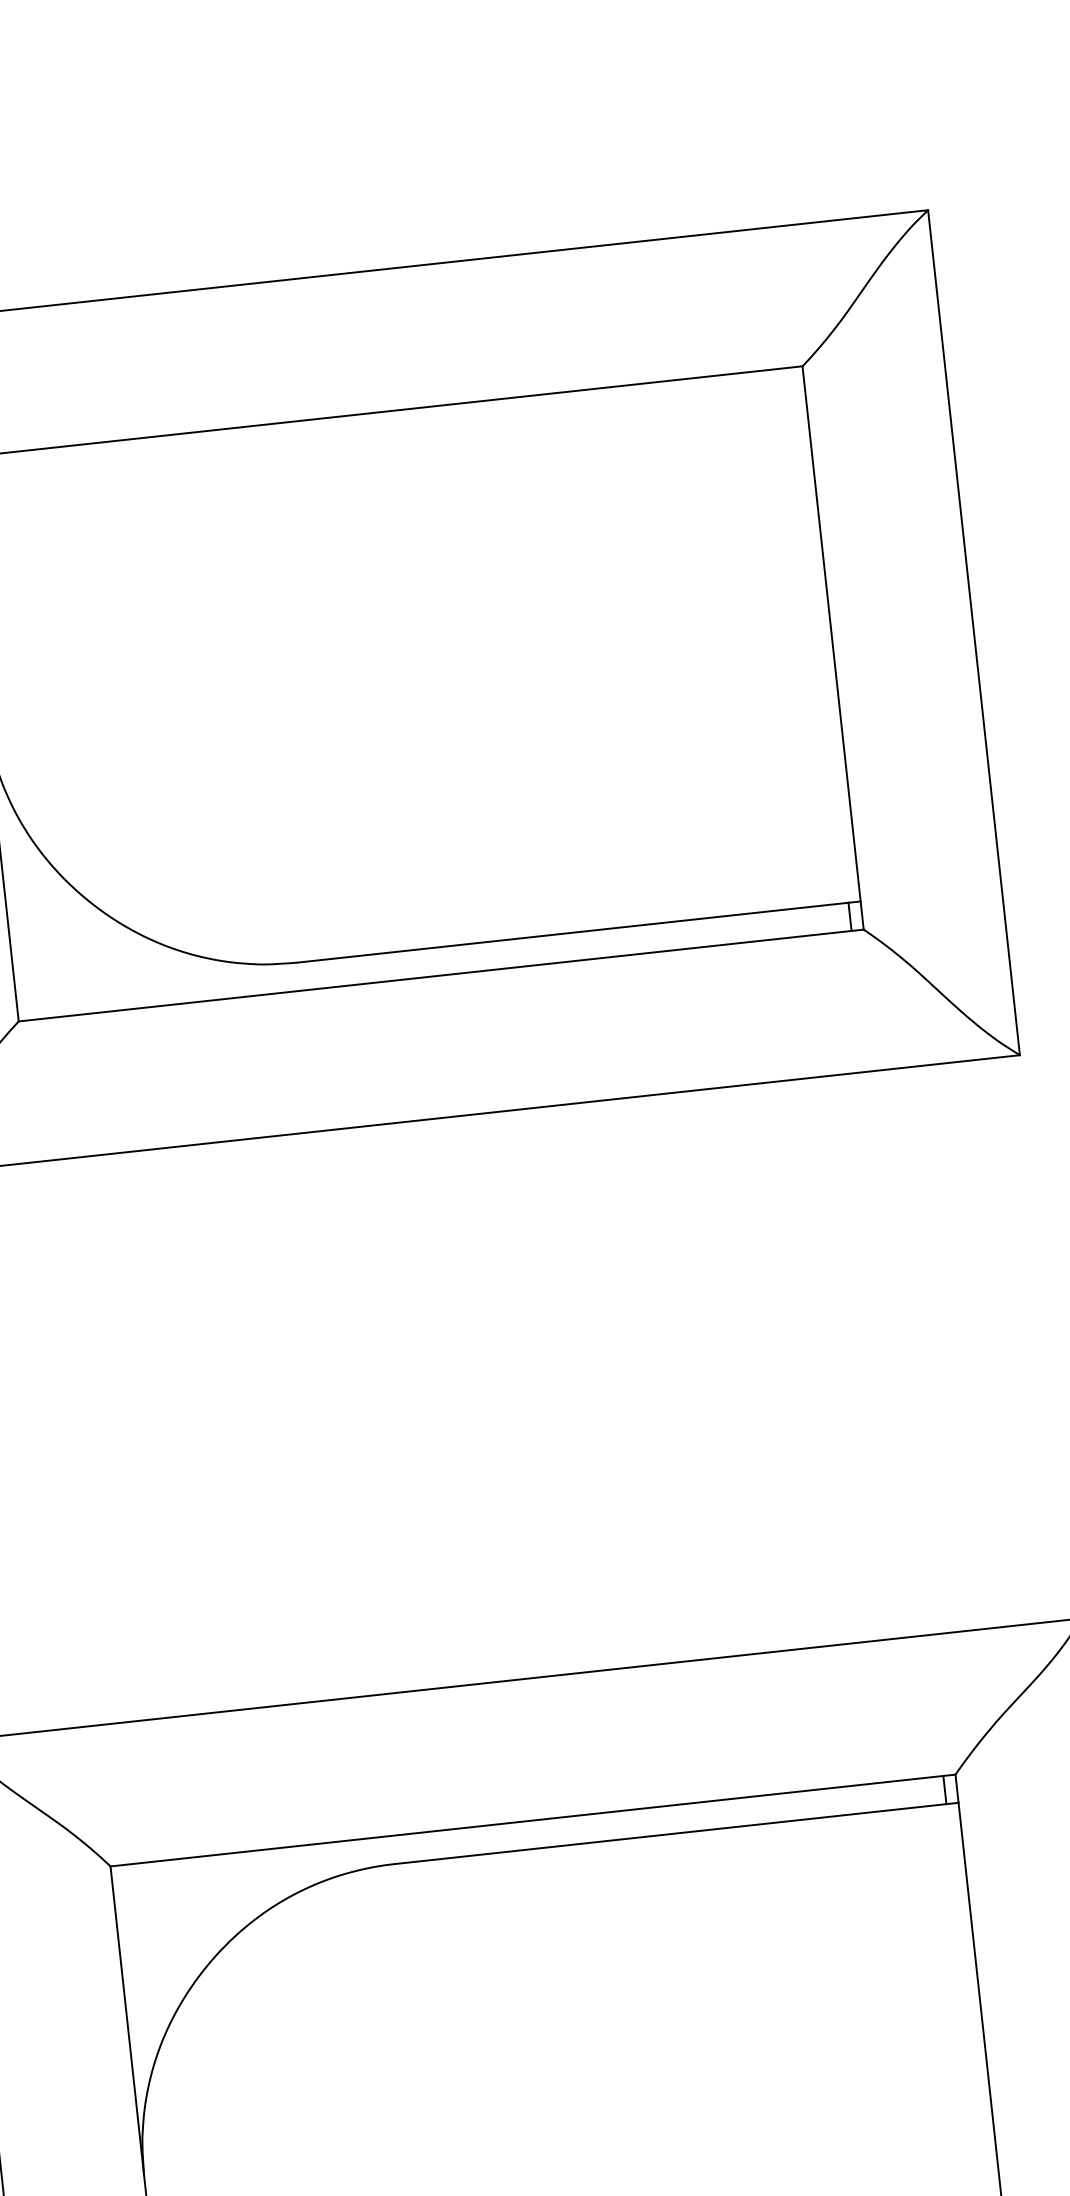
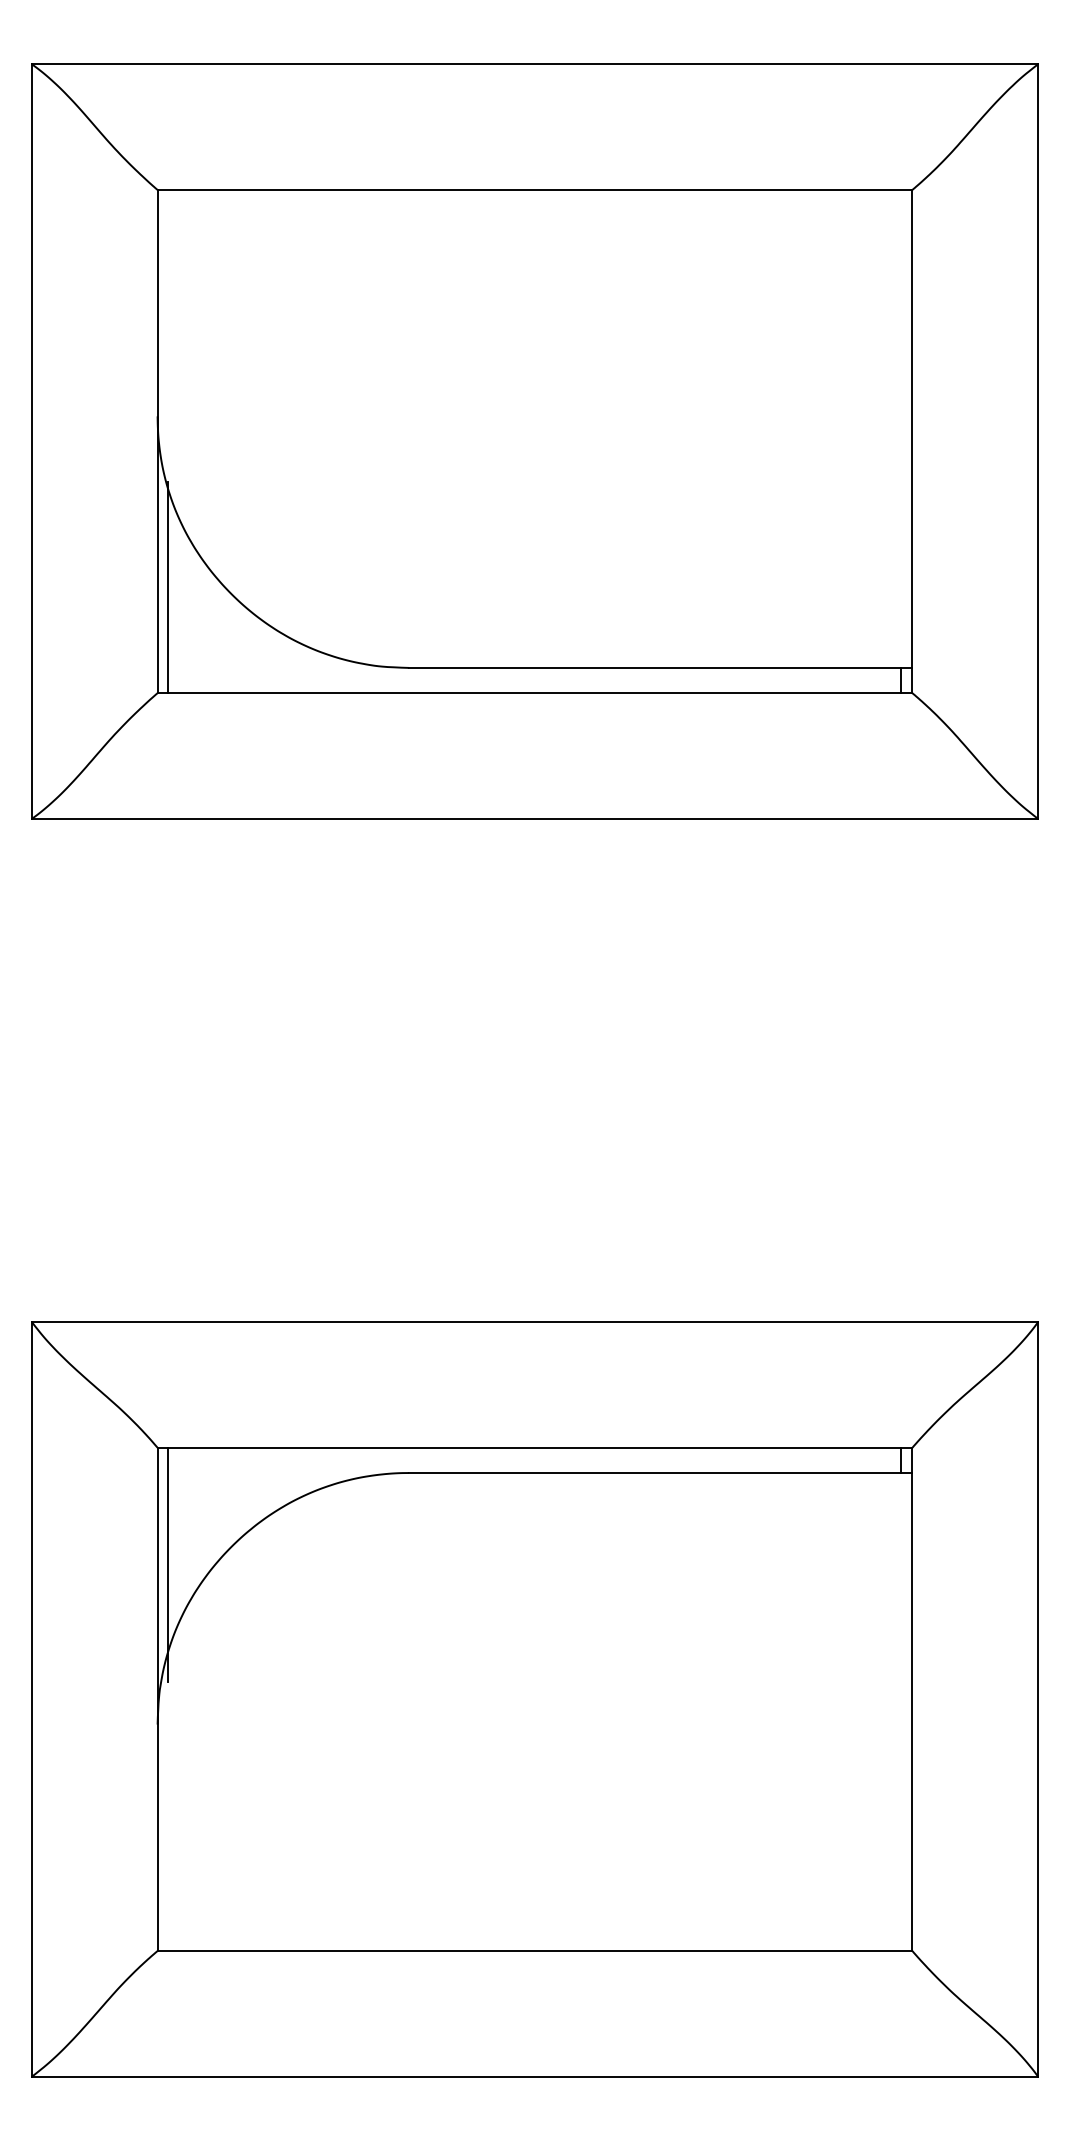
line: (18, 901) -> (168, 587), added
line: (136, 1995) -> (168, 1564), added

